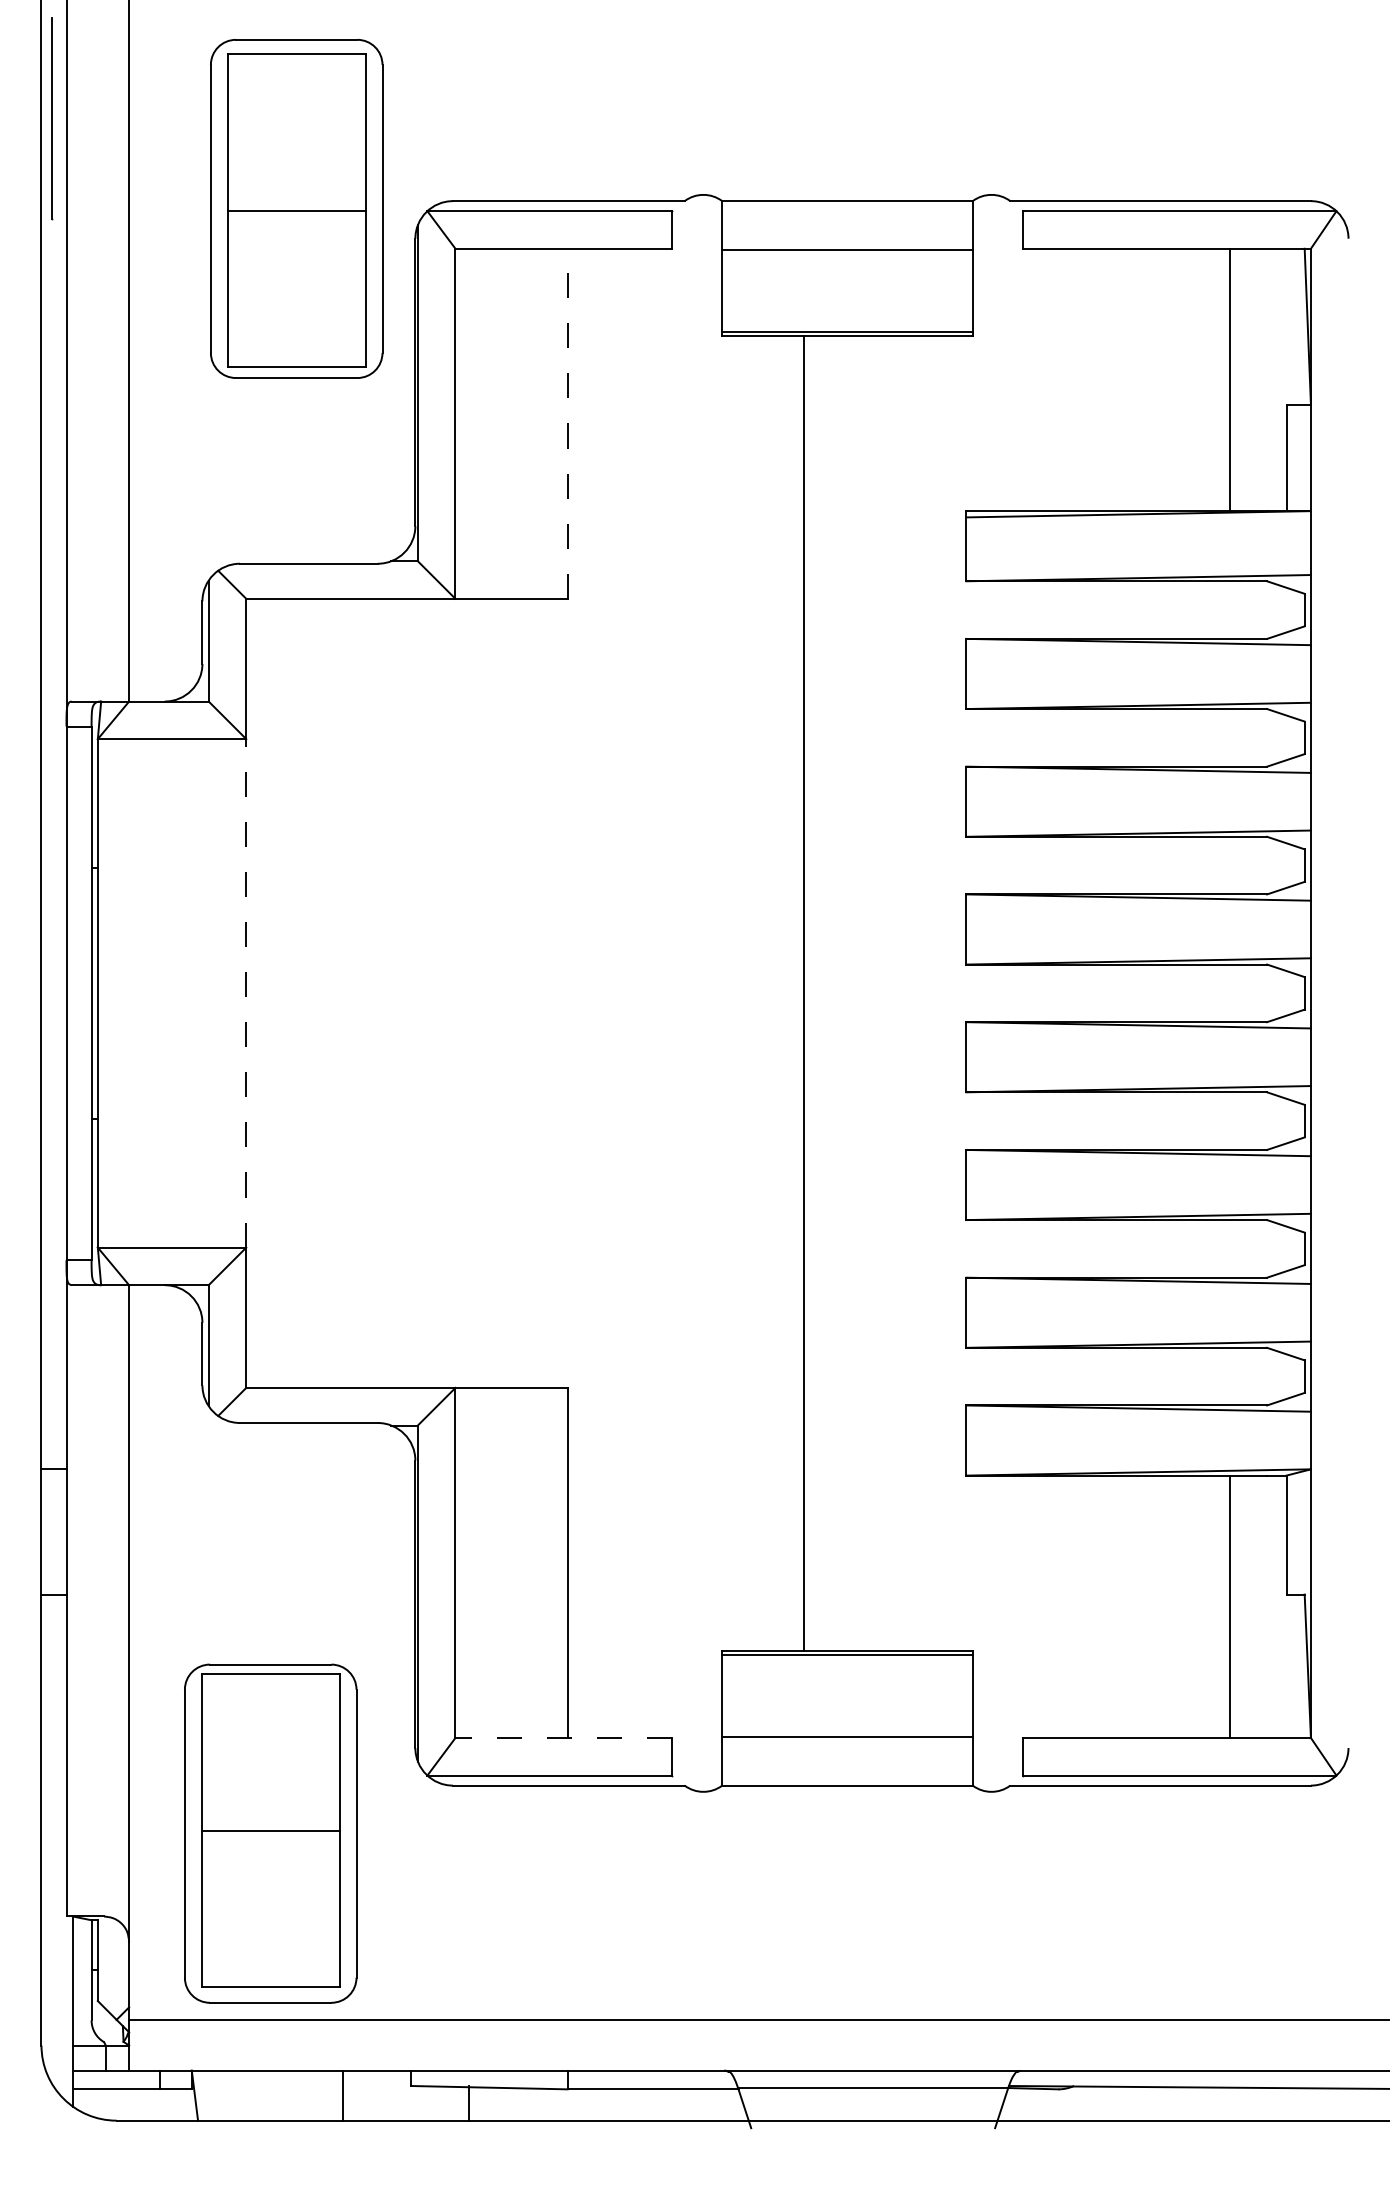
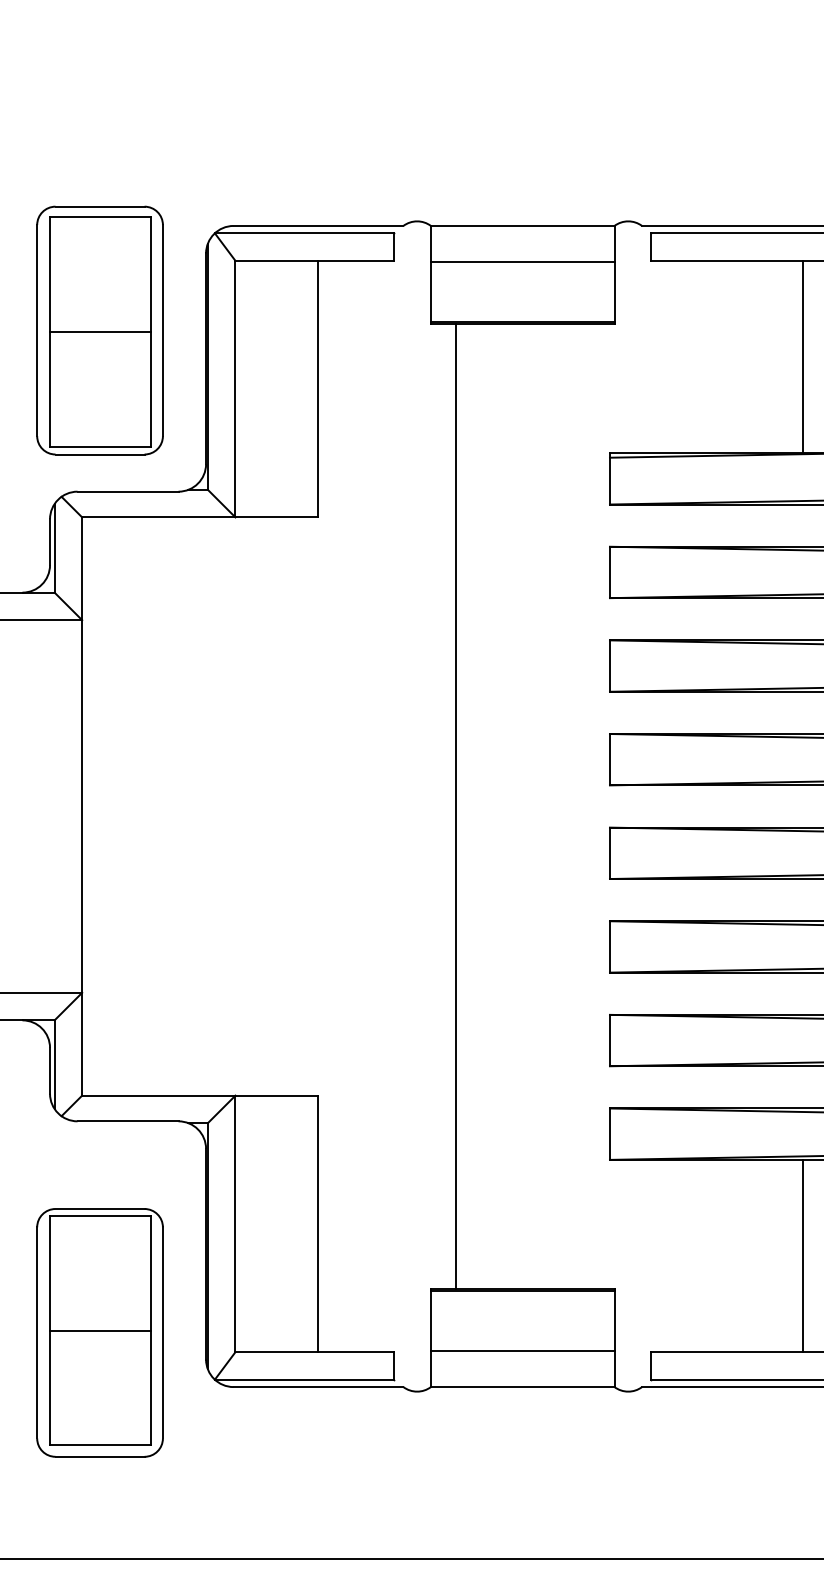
part: (296, 208) -> (99, 330), moved
line: (568, 423) -> (318, 388), dashed -> solid
line: (246, 992) -> (82, 805), dashed -> solid
line: (804, 993) -> (456, 806), moved
line: (563, 1738) -> (314, 1352), dashed -> solid
part: (270, 1833) -> (99, 1332), moved

